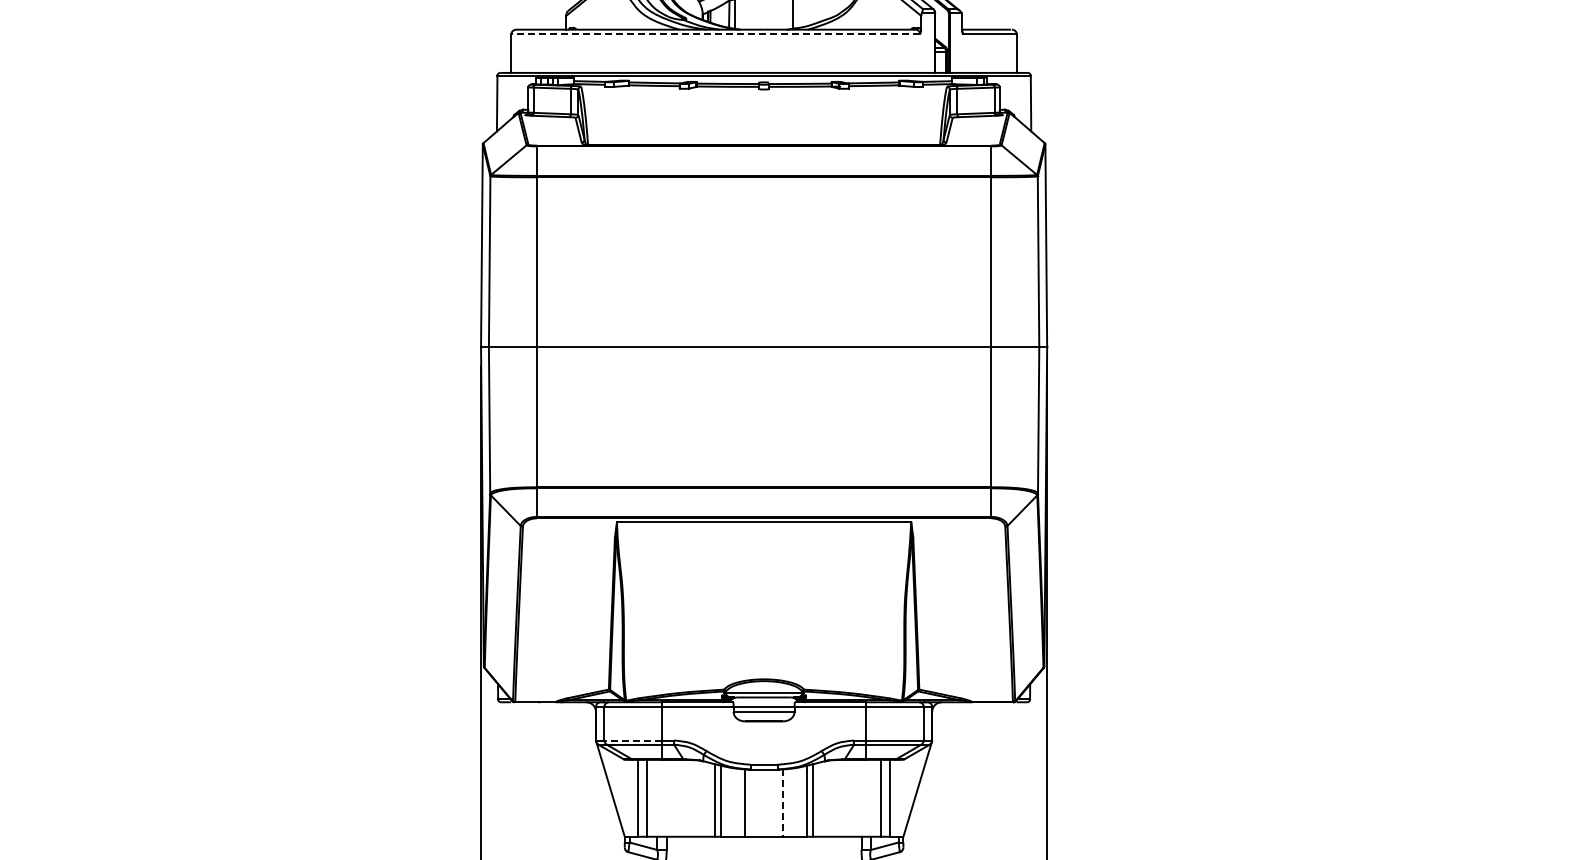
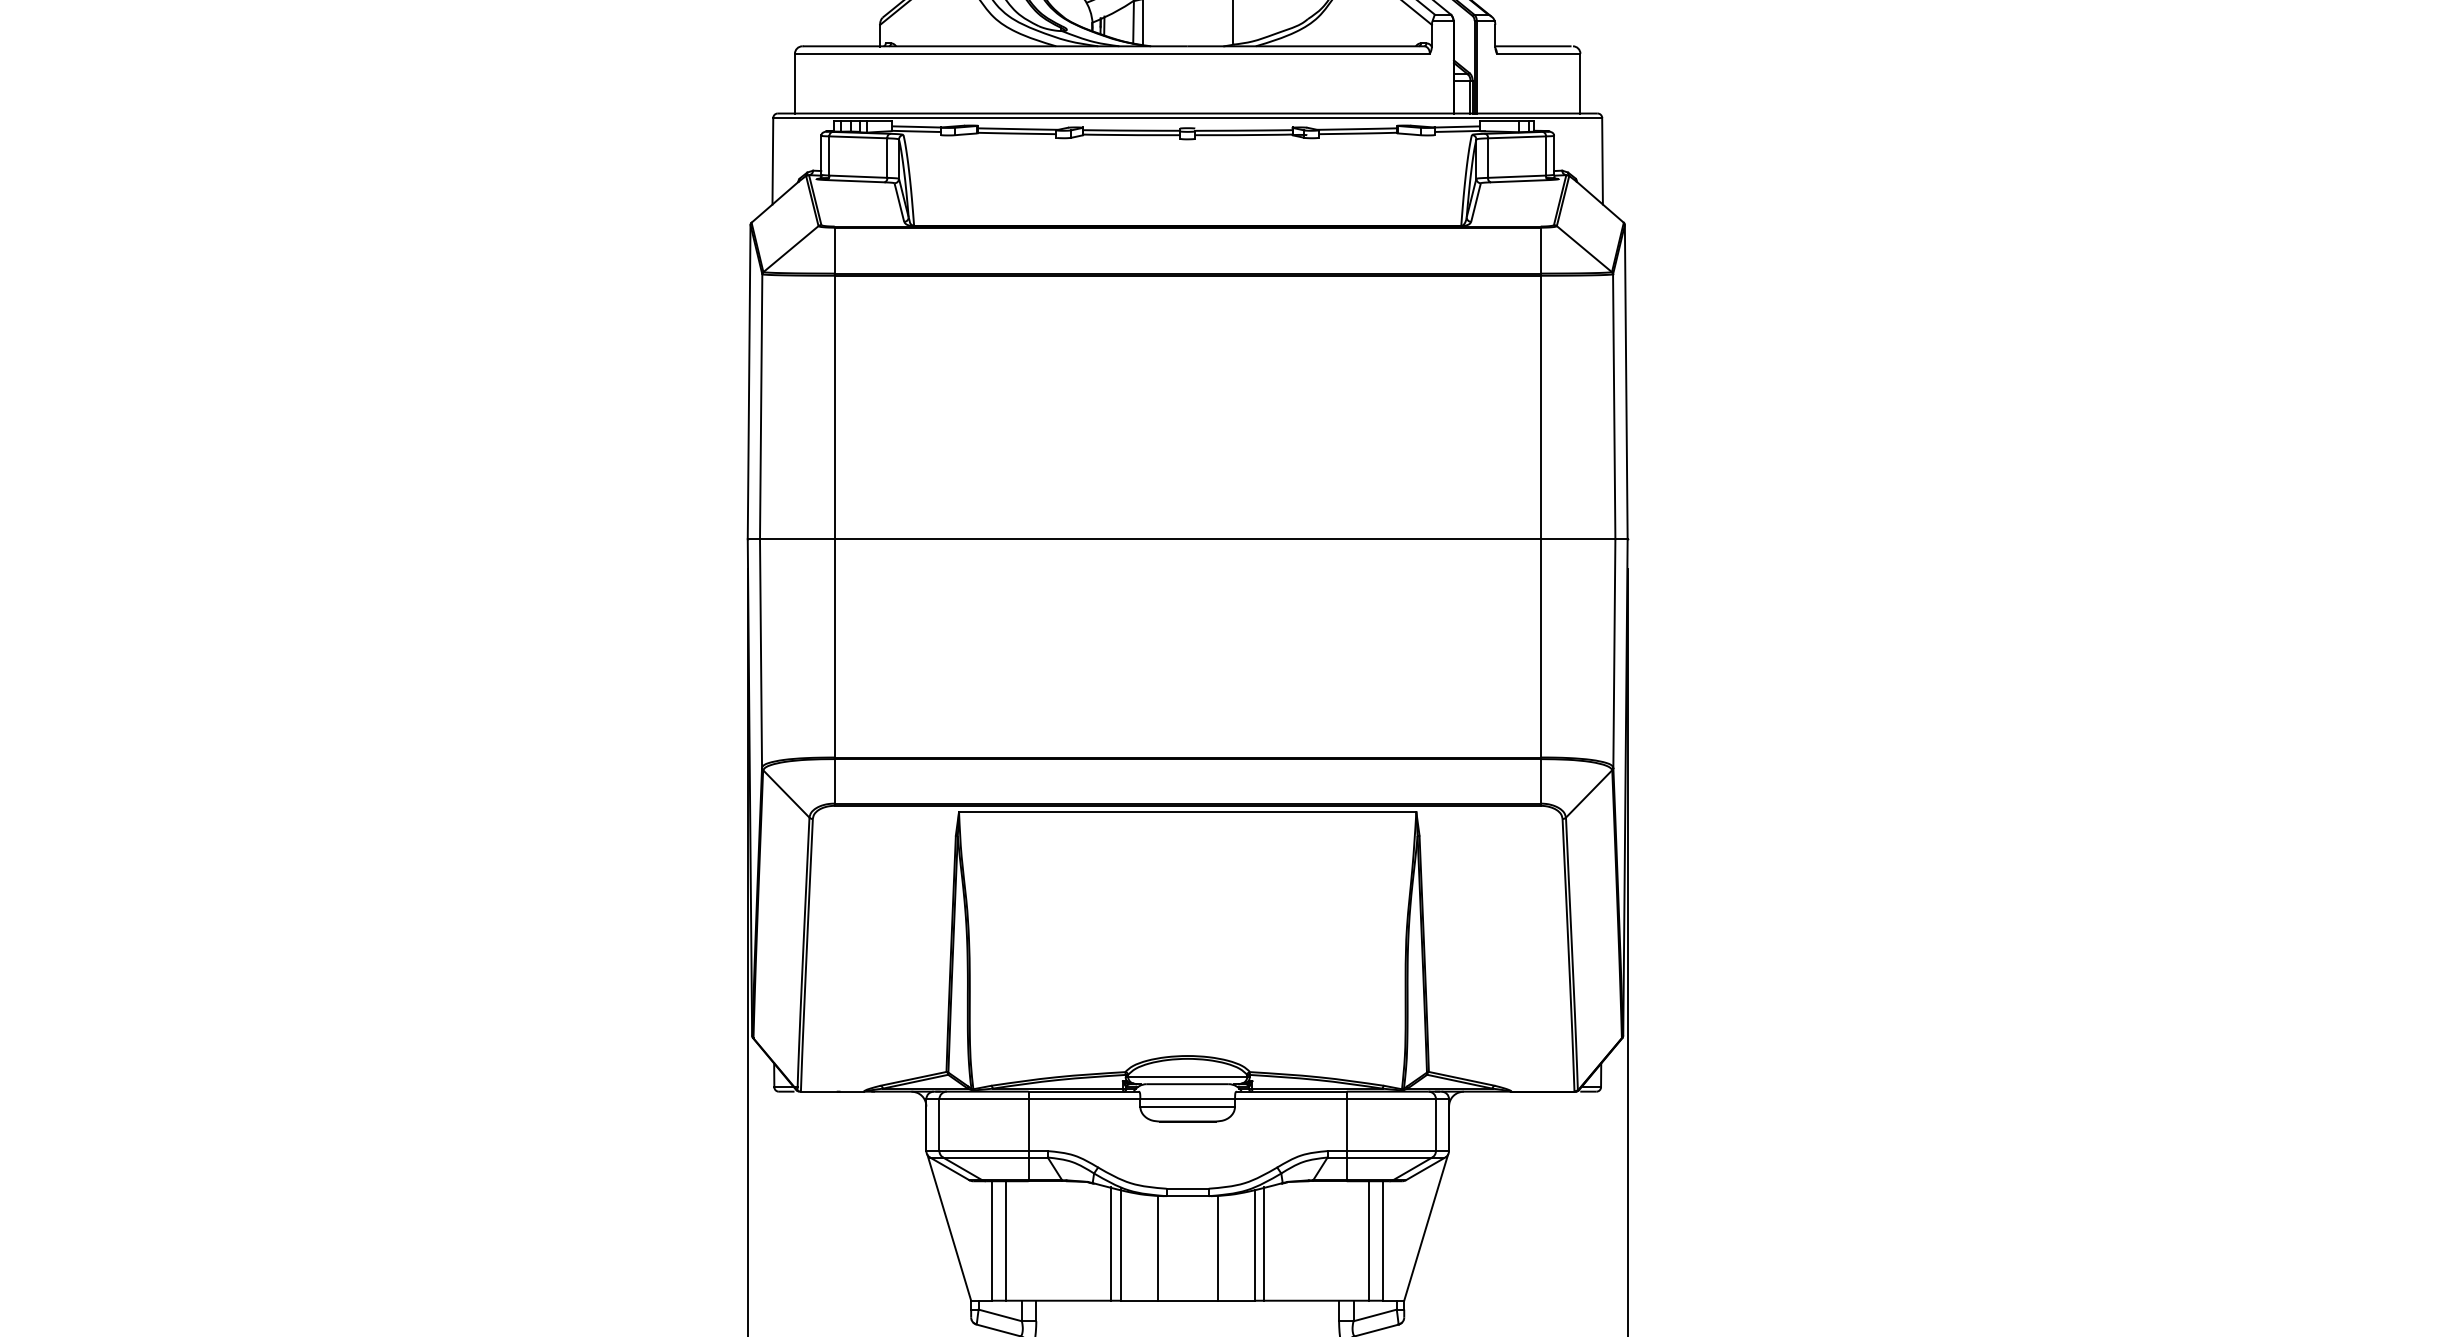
line: (715, 34) -> (1112, 53), dashed -> solid
line: (633, 740) -> (984, 1151), dashed -> solid
line: (783, 803) -> (1217, 1248), dashed -> solid

